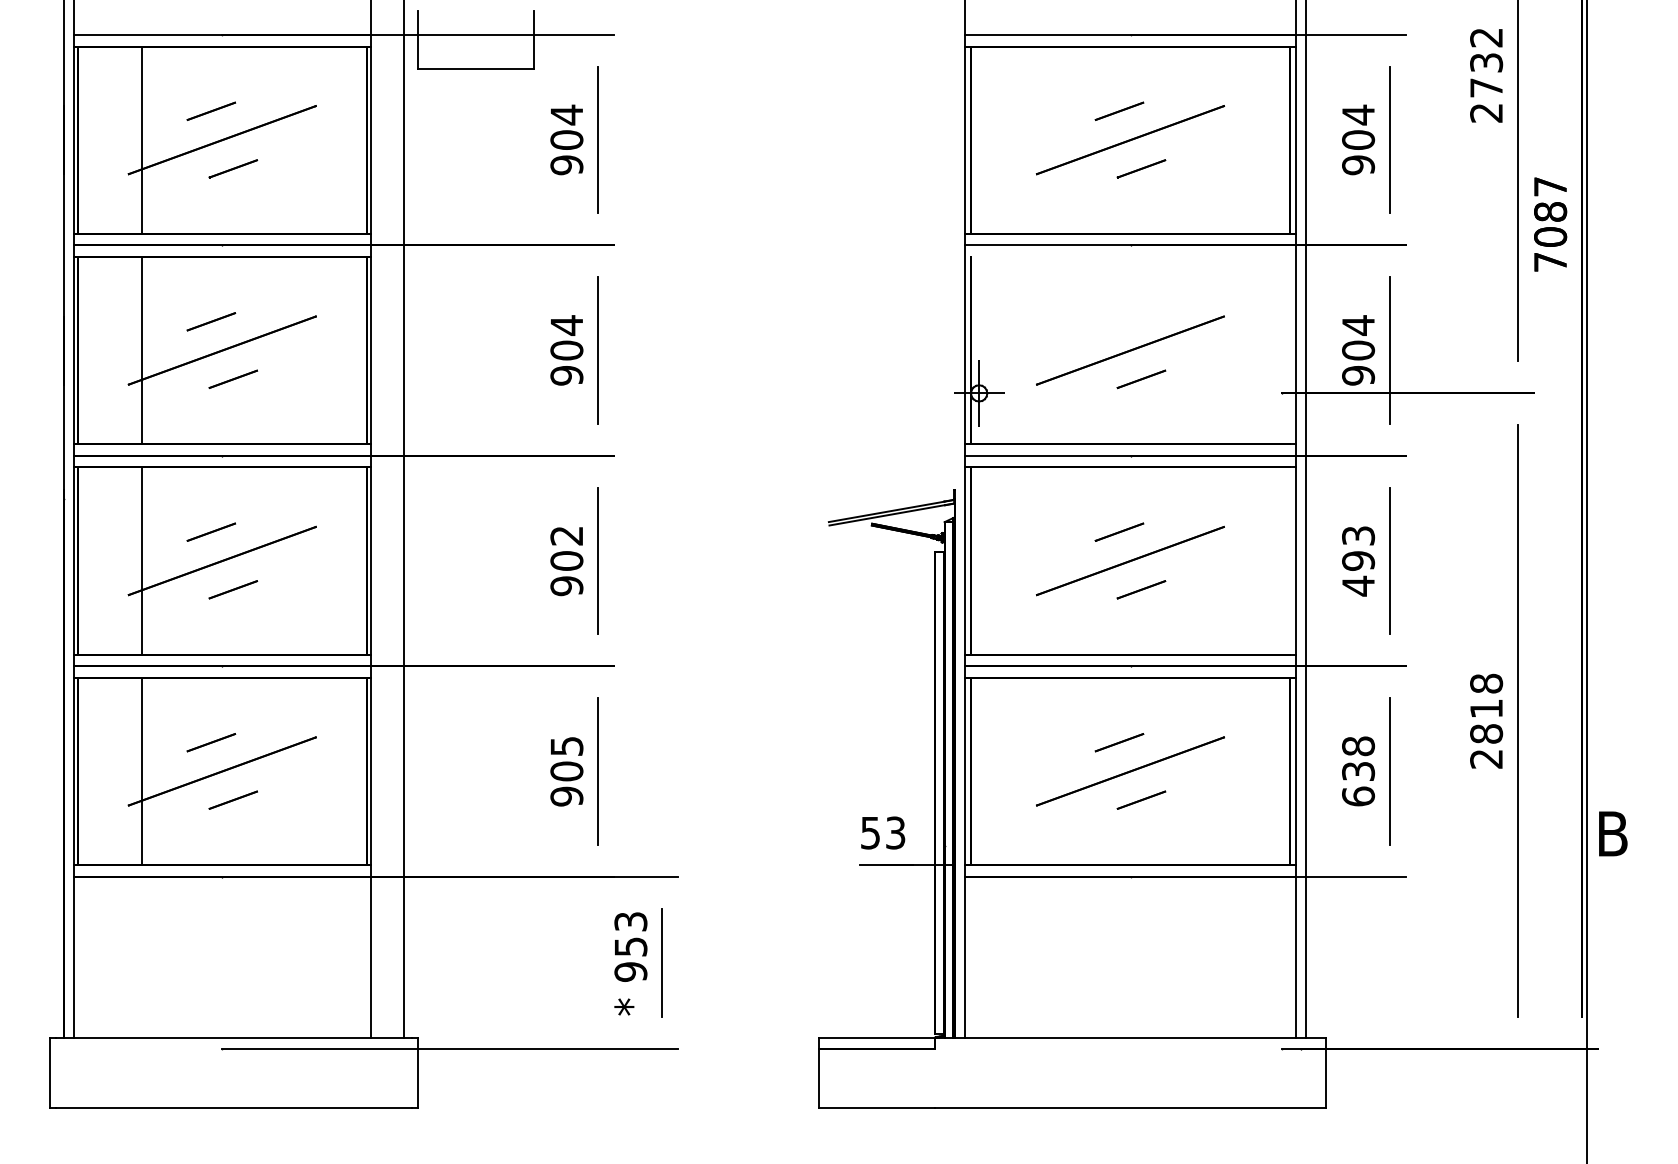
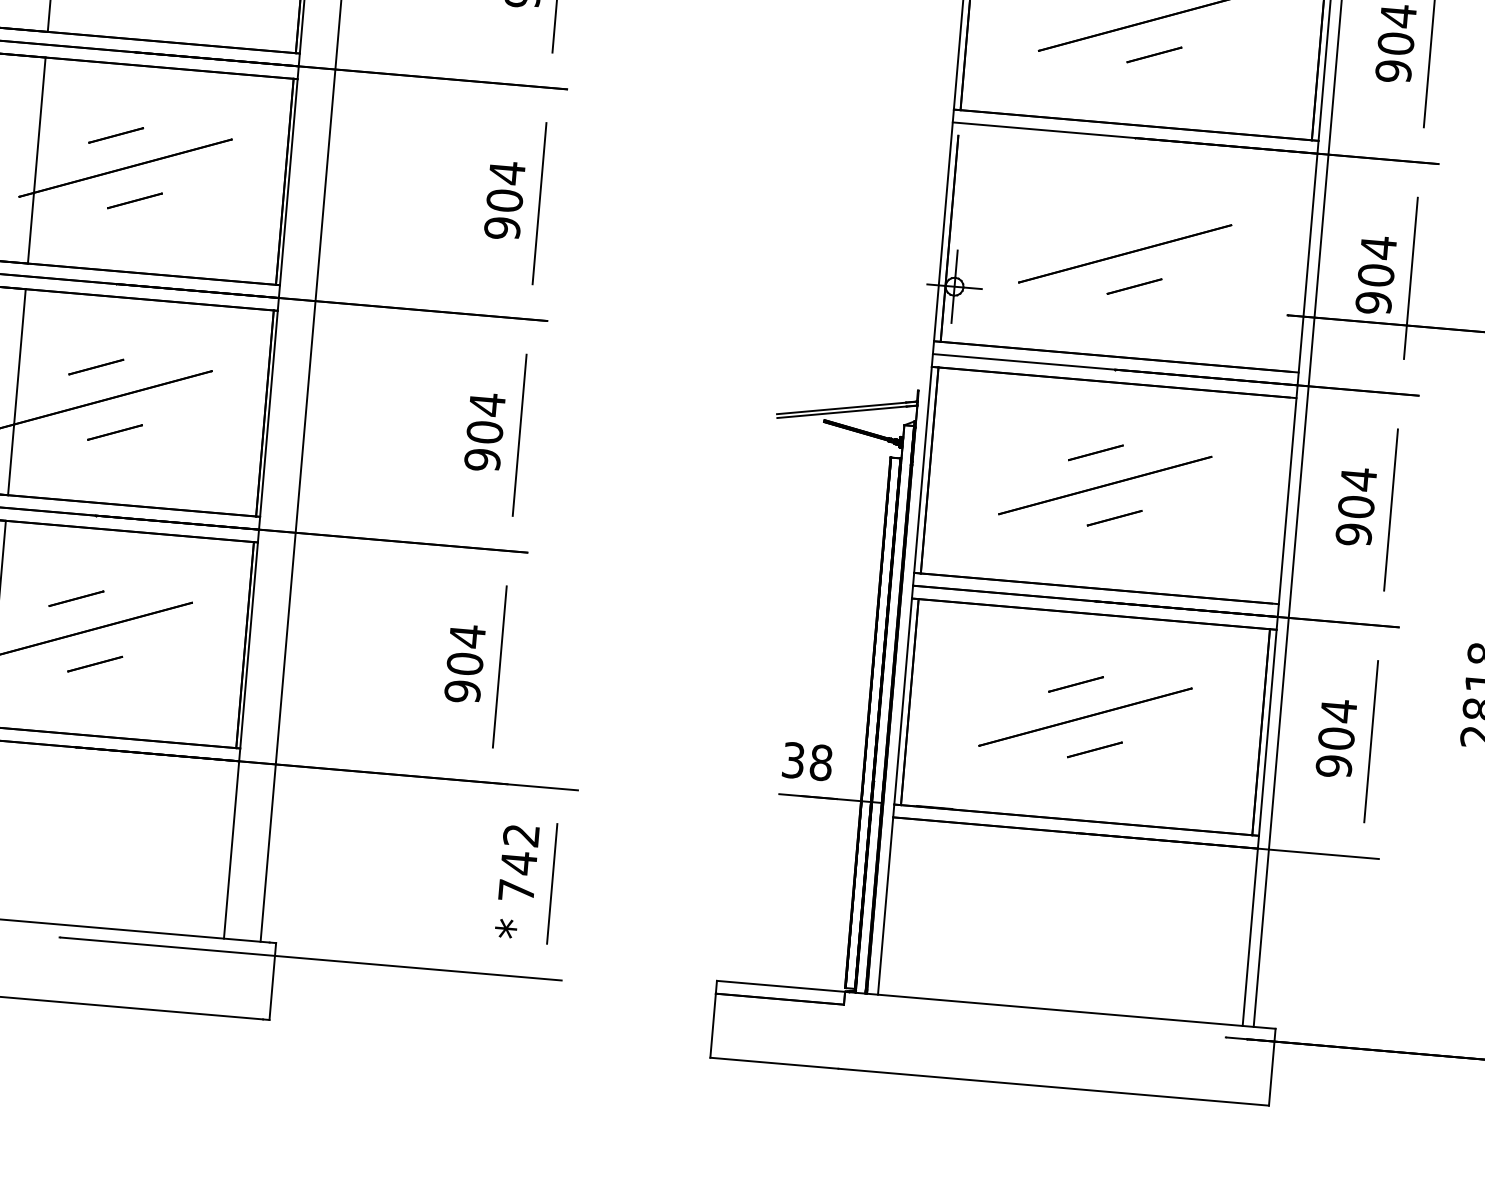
text: (566, 535) -> (486, 404), 902 -> 904
text: (1358, 560) -> (1356, 506), 493 -> 904
text: (566, 746) -> (467, 636), 905 -> 904
text: (1358, 771) -> (1336, 738), 638 -> 904
text: (883, 832) -> (807, 761), 53 -> 38
text: (630, 946) -> (518, 862), 953 -> 742

